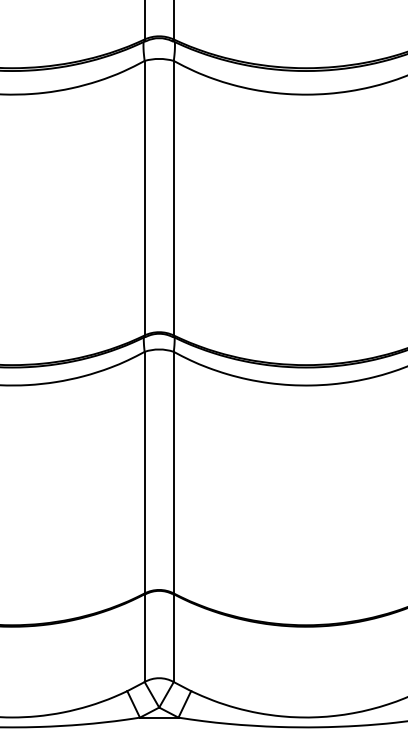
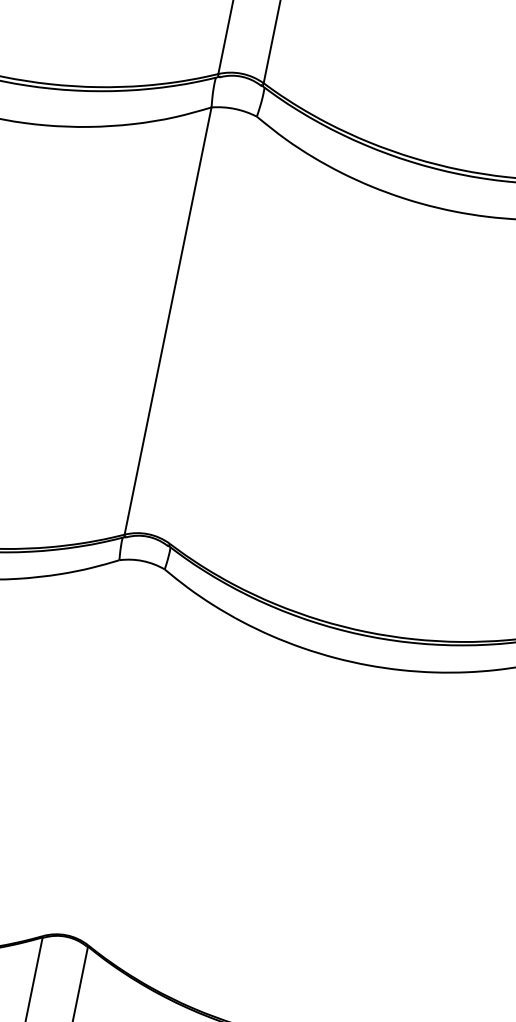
line: (173, 197) -> (213, 329), removed
line: (144, 472) -> (80, 747), removed
line: (173, 472) -> (126, 757), removed

